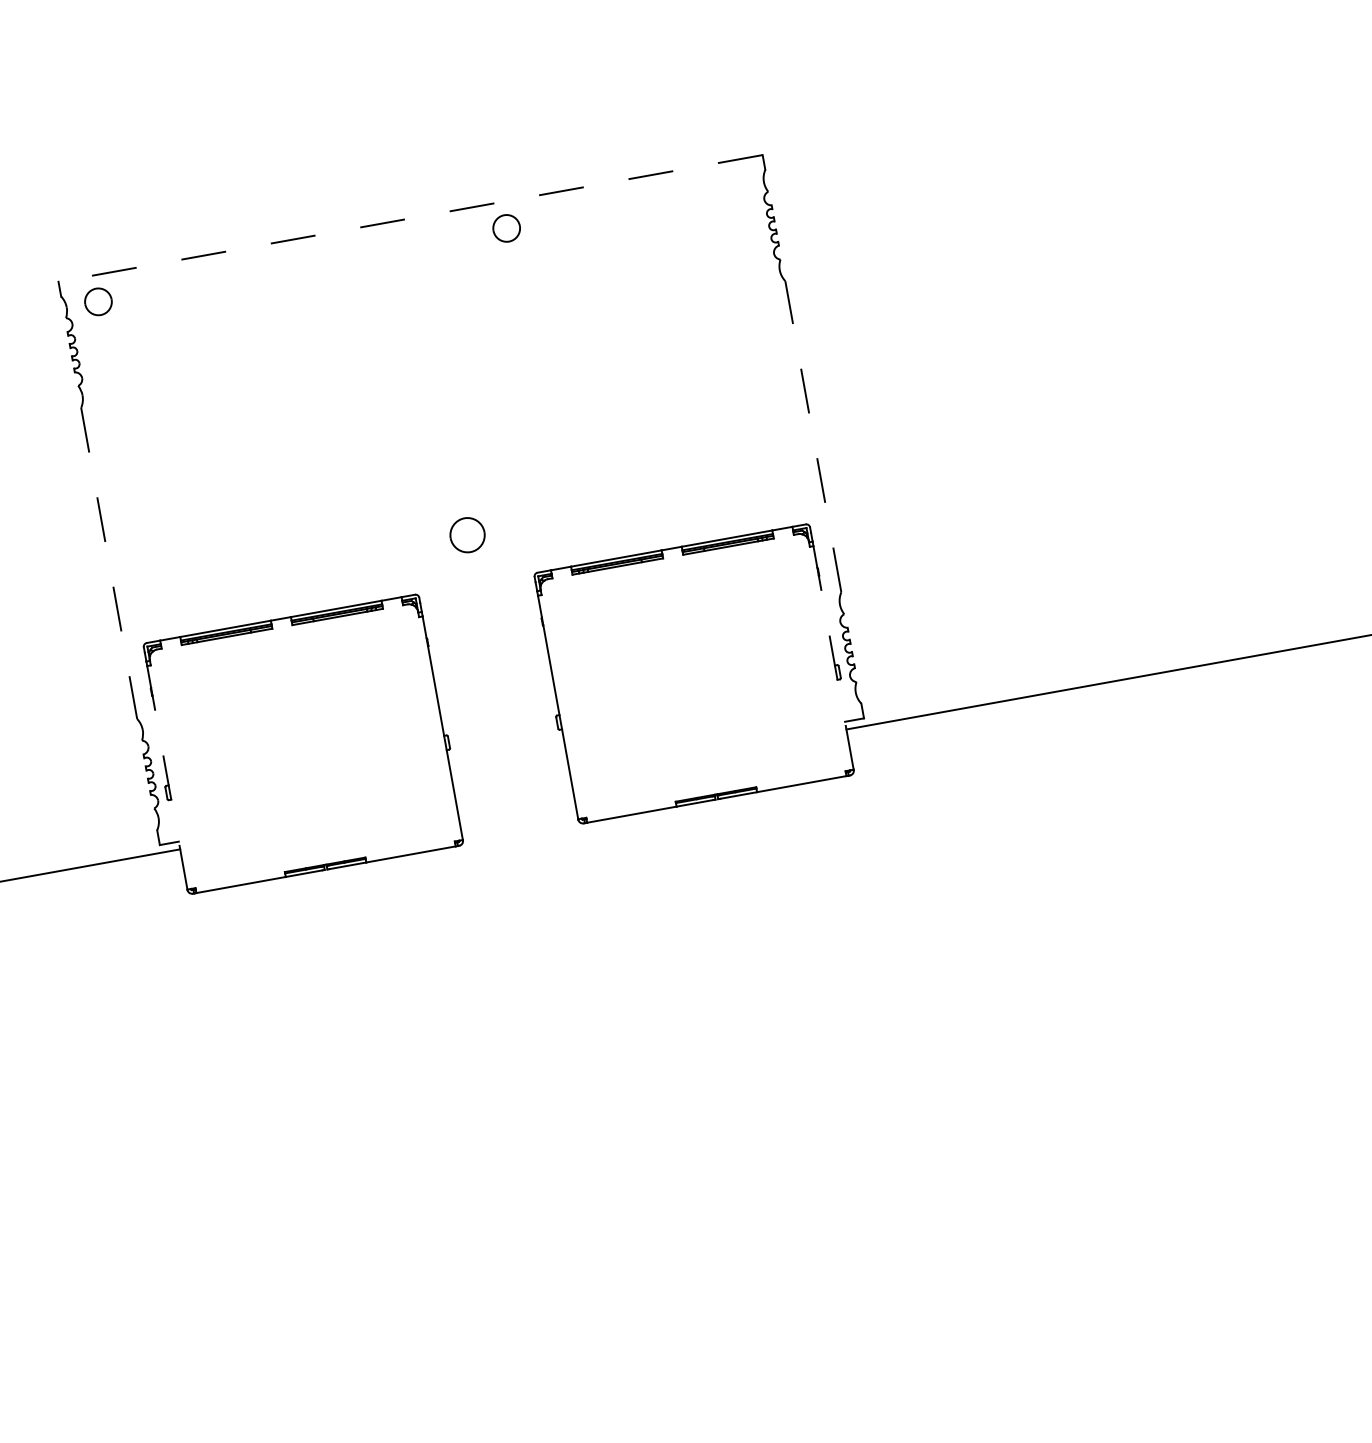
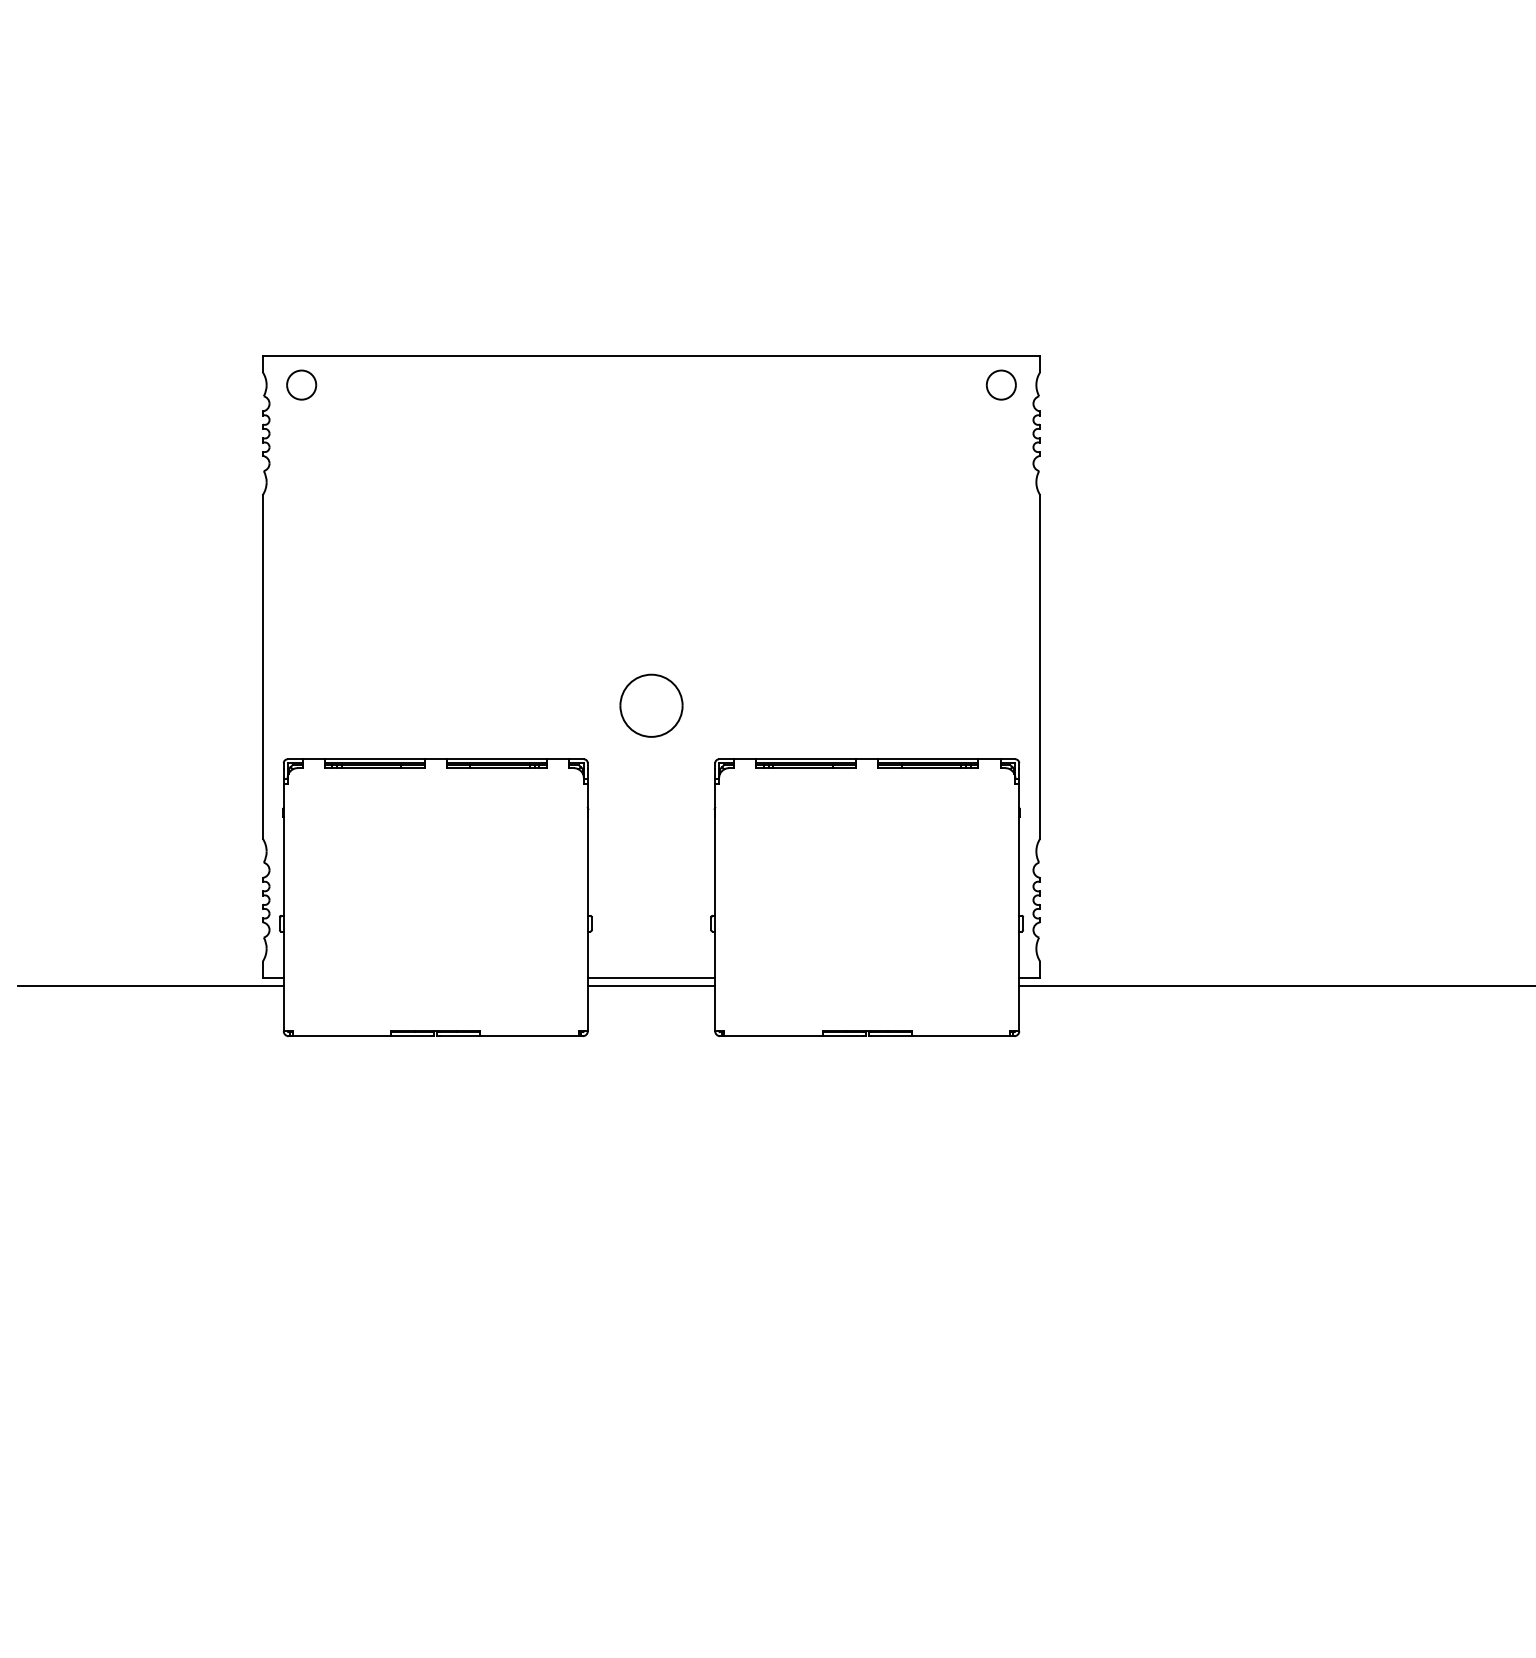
line: (410, 218) -> (651, 355), dashed -> solid
part: (505, 227) -> (1000, 384), moved
line: (813, 436) -> (1040, 666), dashed -> solid
part: (467, 535) -> (651, 705), size x1.67
line: (108, 563) -> (262, 666), dashed -> solid
line: (833, 657) -> (1019, 906), dashed -> solid
line: (167, 777) -> (283, 907), dashed -> solid
line: (511, 781) -> (651, 977), added
line: (513, 789) -> (651, 986), added

